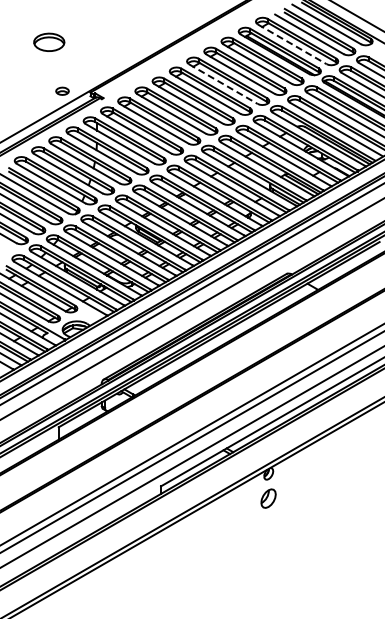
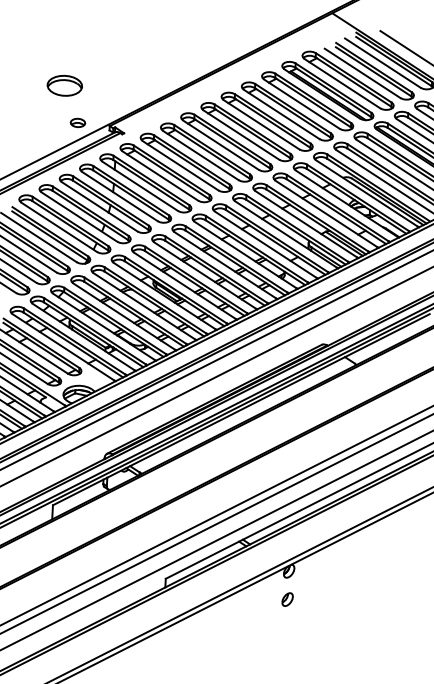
part: (49, 41) -> (65, 84), moved
line: (292, 44) -> (342, 83), dashed -> solid
line: (223, 84) -> (261, 125), dashed -> solid
part: (268, 498) -> (287, 599), size x0.62

